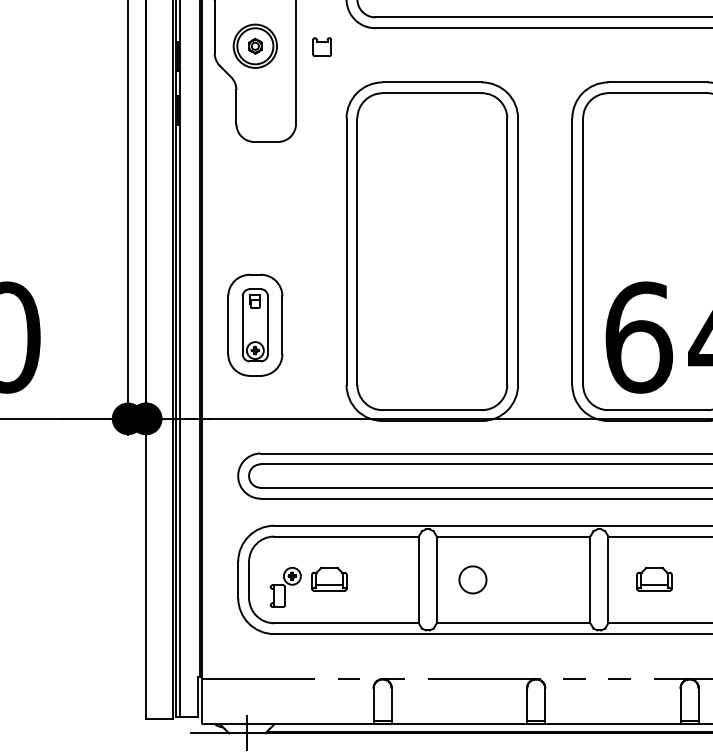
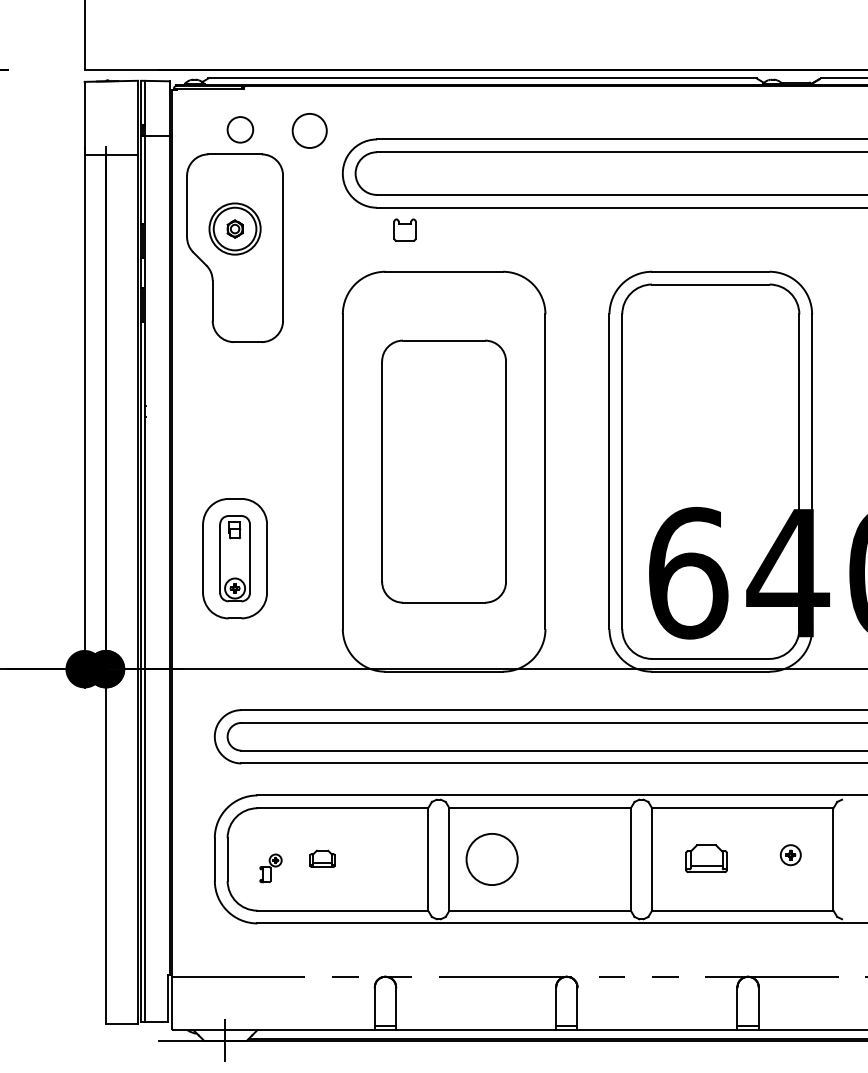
part: (321, 46) -> (404, 229), moved
part: (431, 251) -> (443, 471), size x0.7
part: (329, 579) -> (322, 858), size x0.6
circle: (473, 579) -> (492, 859), size x1.6
part: (285, 587) -> (270, 868), size x0.6

